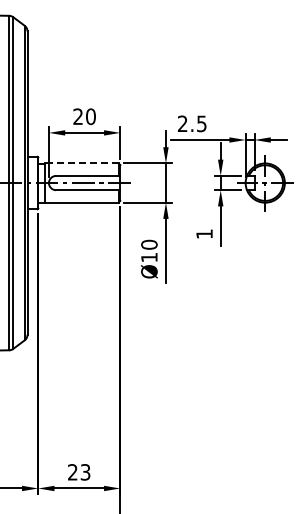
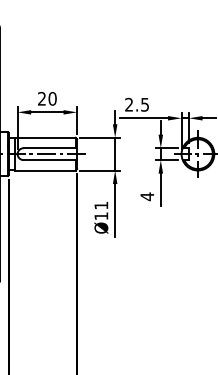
line: (81, 163) -> (44, 137), dashed -> solid
text: (204, 233) -> (147, 196), 1 -> 4
text: (149, 244) -> (101, 205), Ø10 -> Ø11

